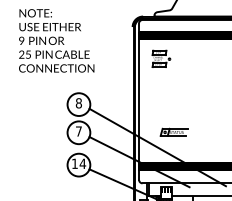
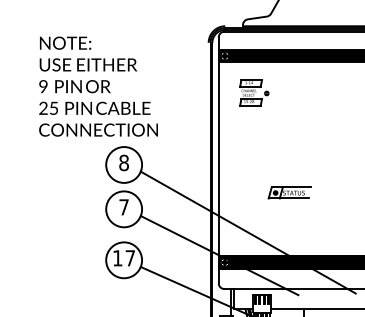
text: (56, 40) -> (98, 86), moved
part: (173, 131) -> (288, 191), moved
text: (82, 163) -> (129, 257), 14 -> 17

